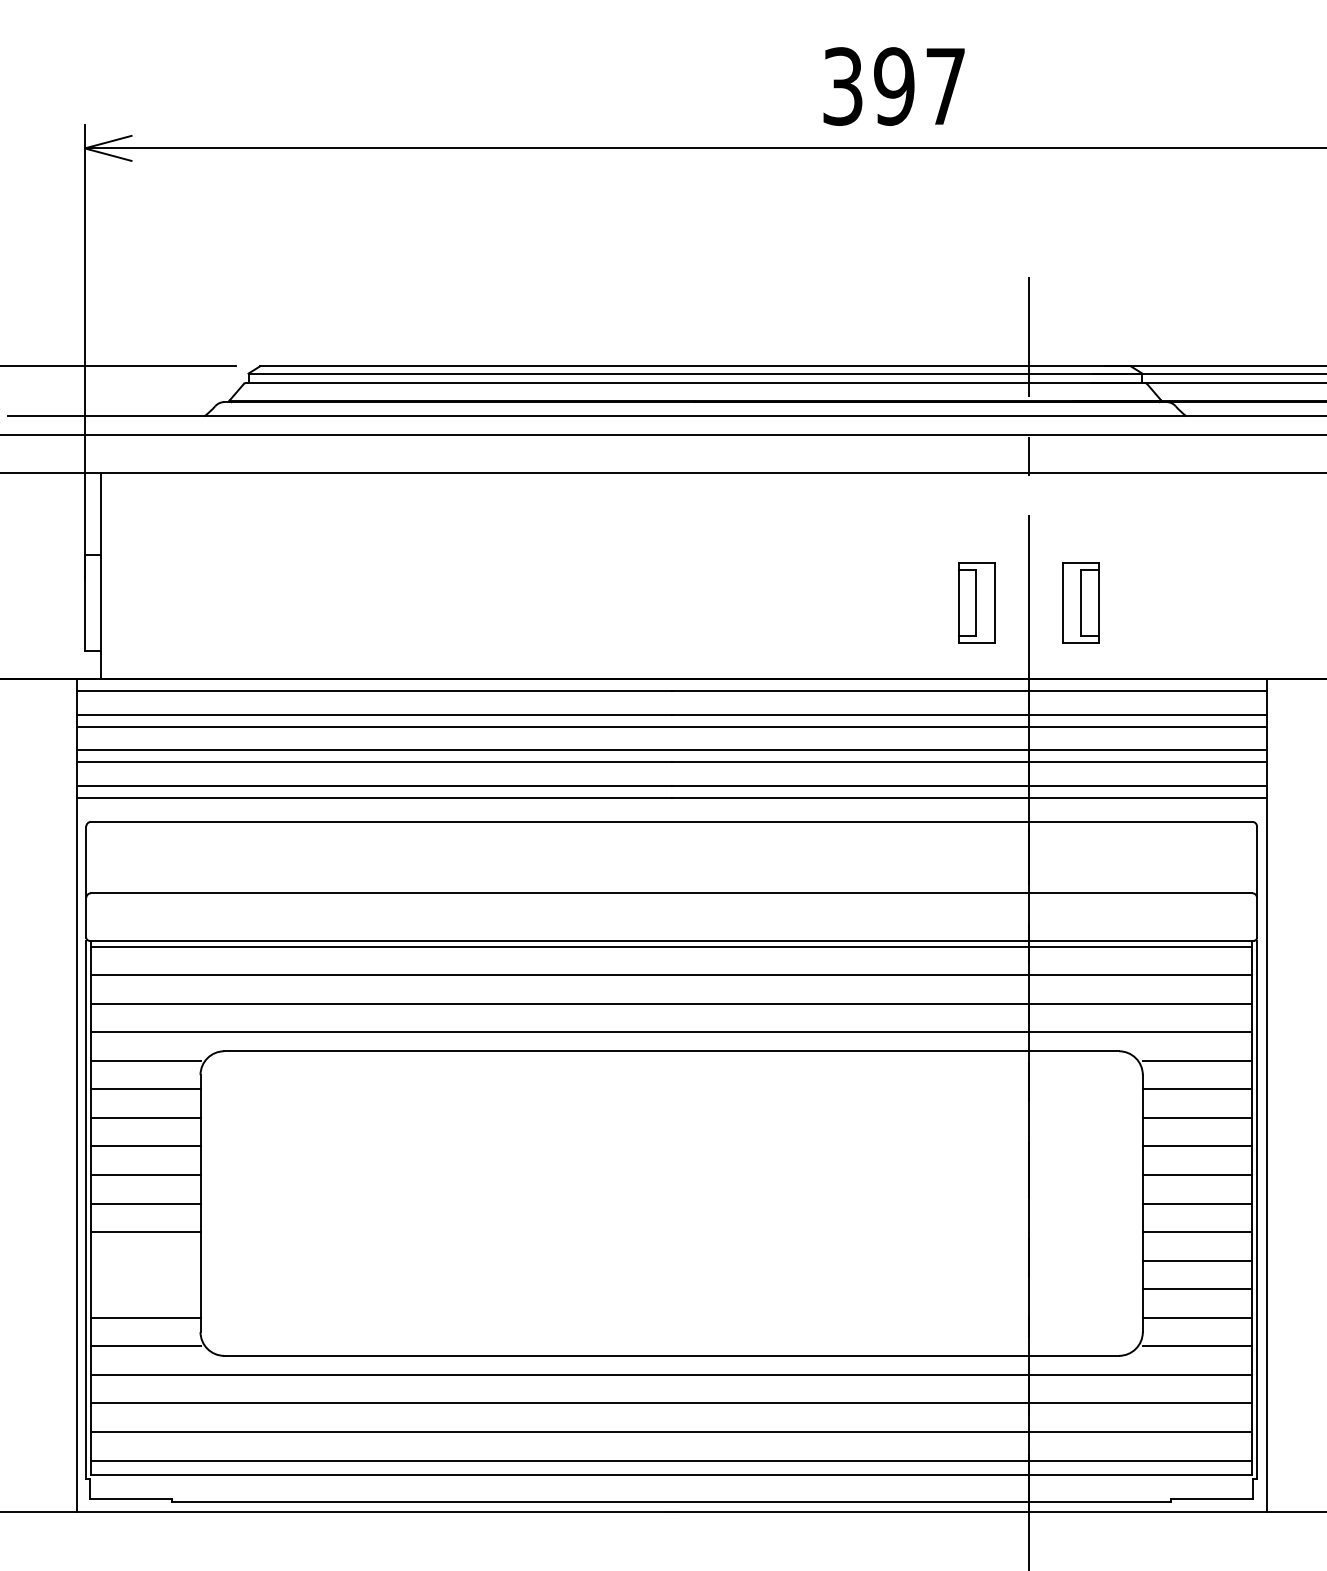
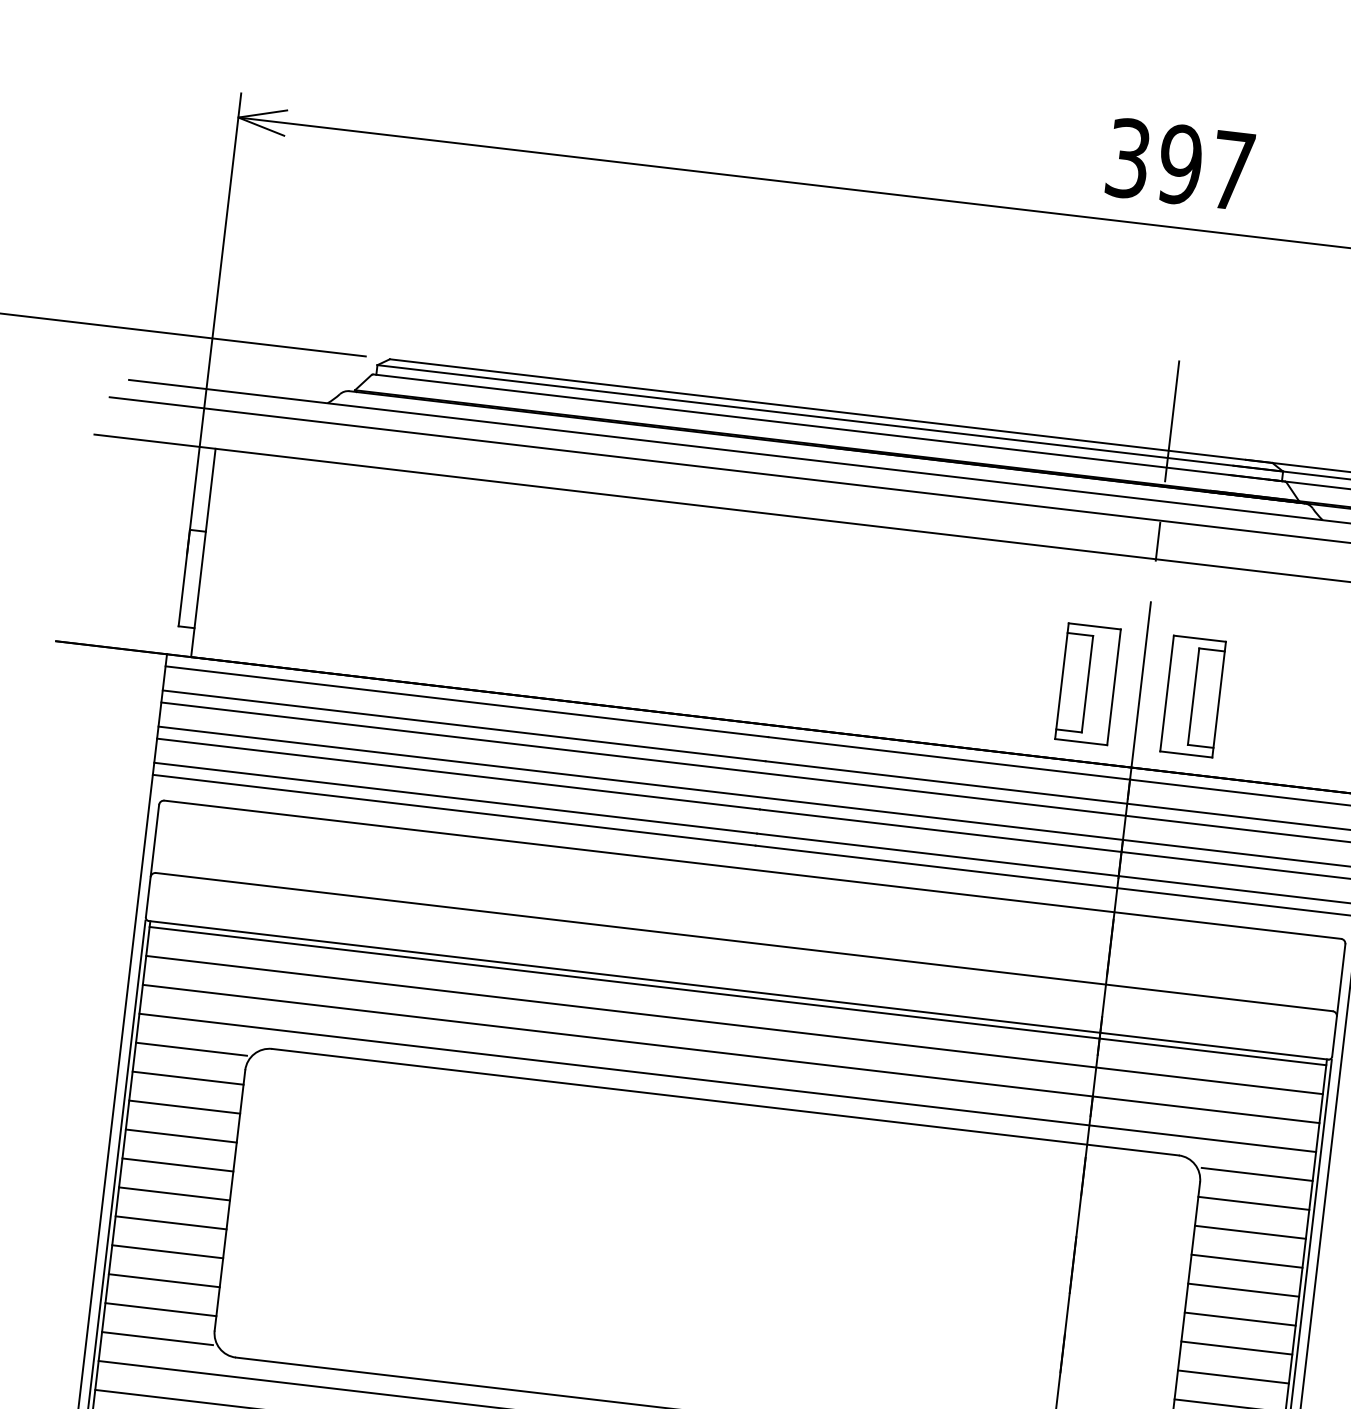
text: (893, 86) -> (1179, 164), moved
part: (976, 602) -> (1087, 683), size x1.43
part: (1080, 602) -> (1193, 696), size x1.43
line: (145, 1260) -> (167, 1251), added
line: (145, 1289) -> (164, 1280), added

